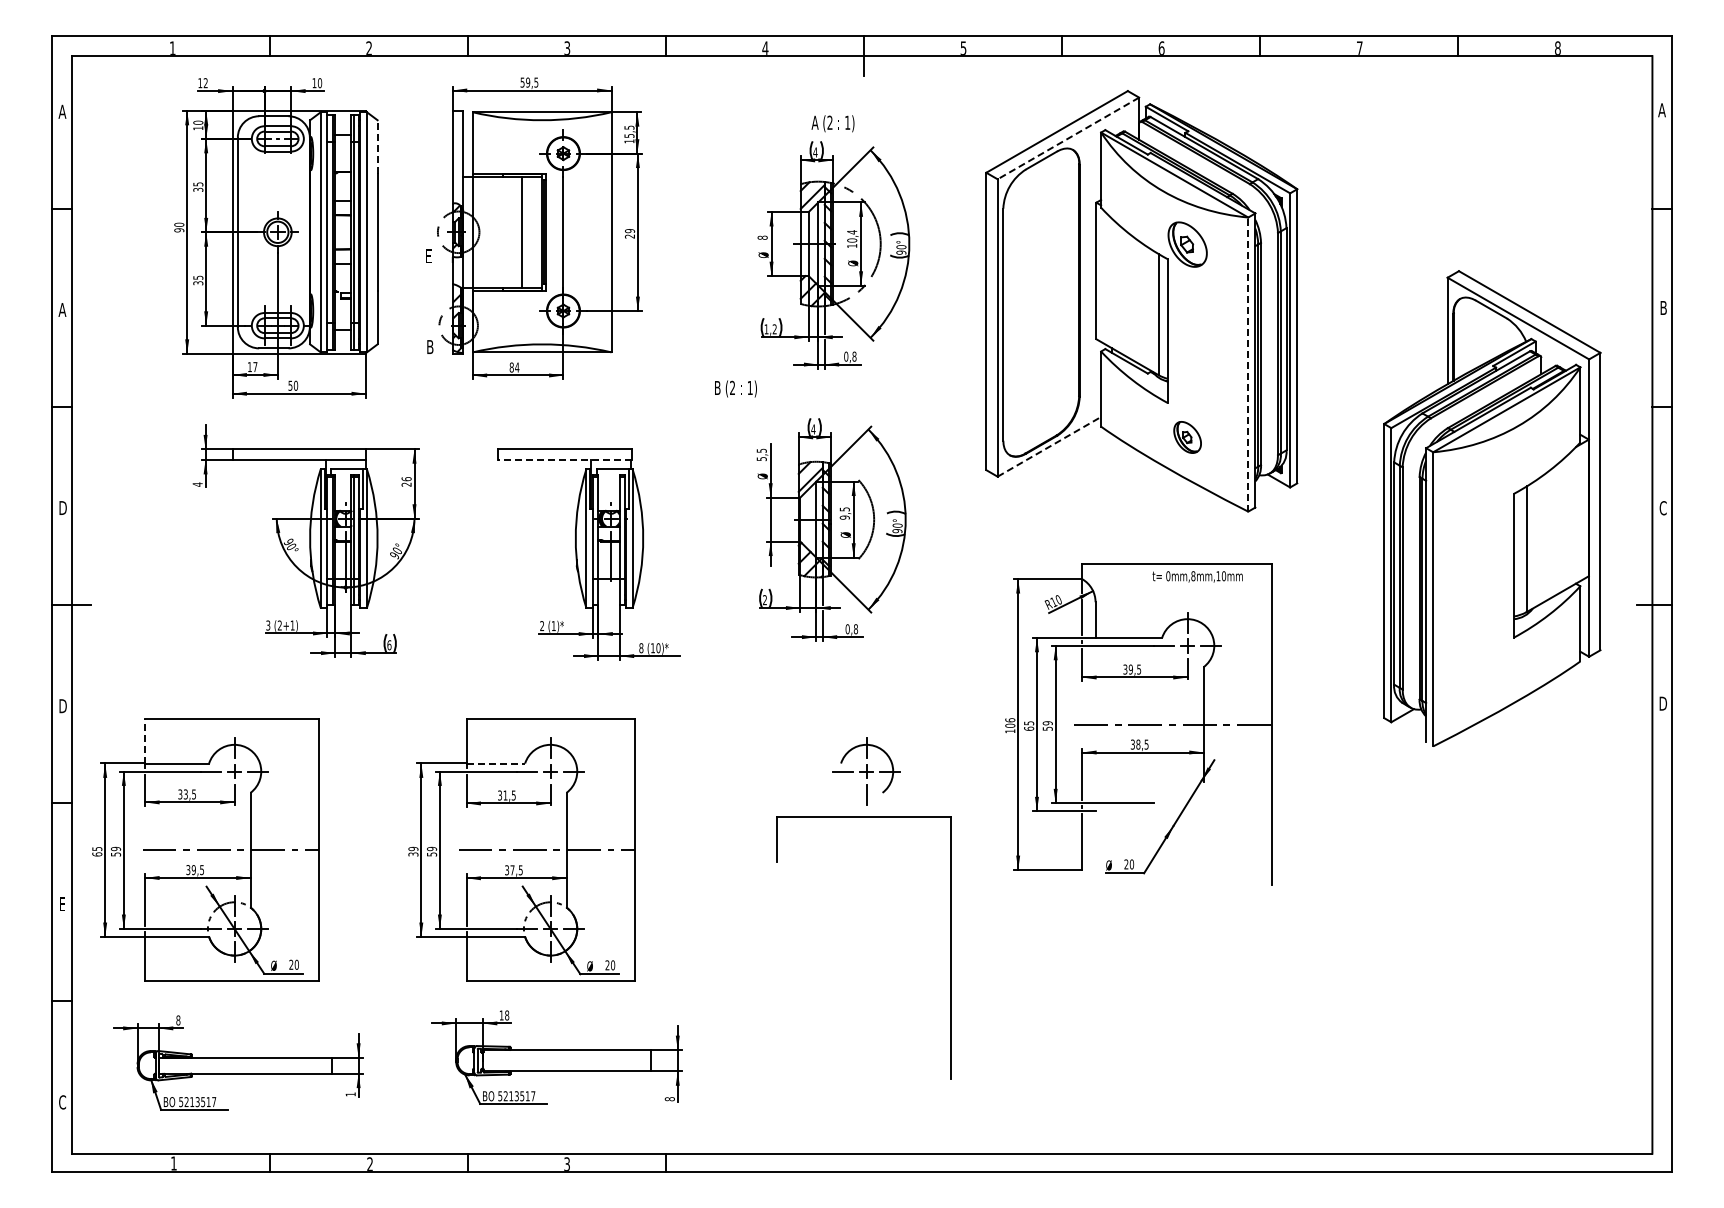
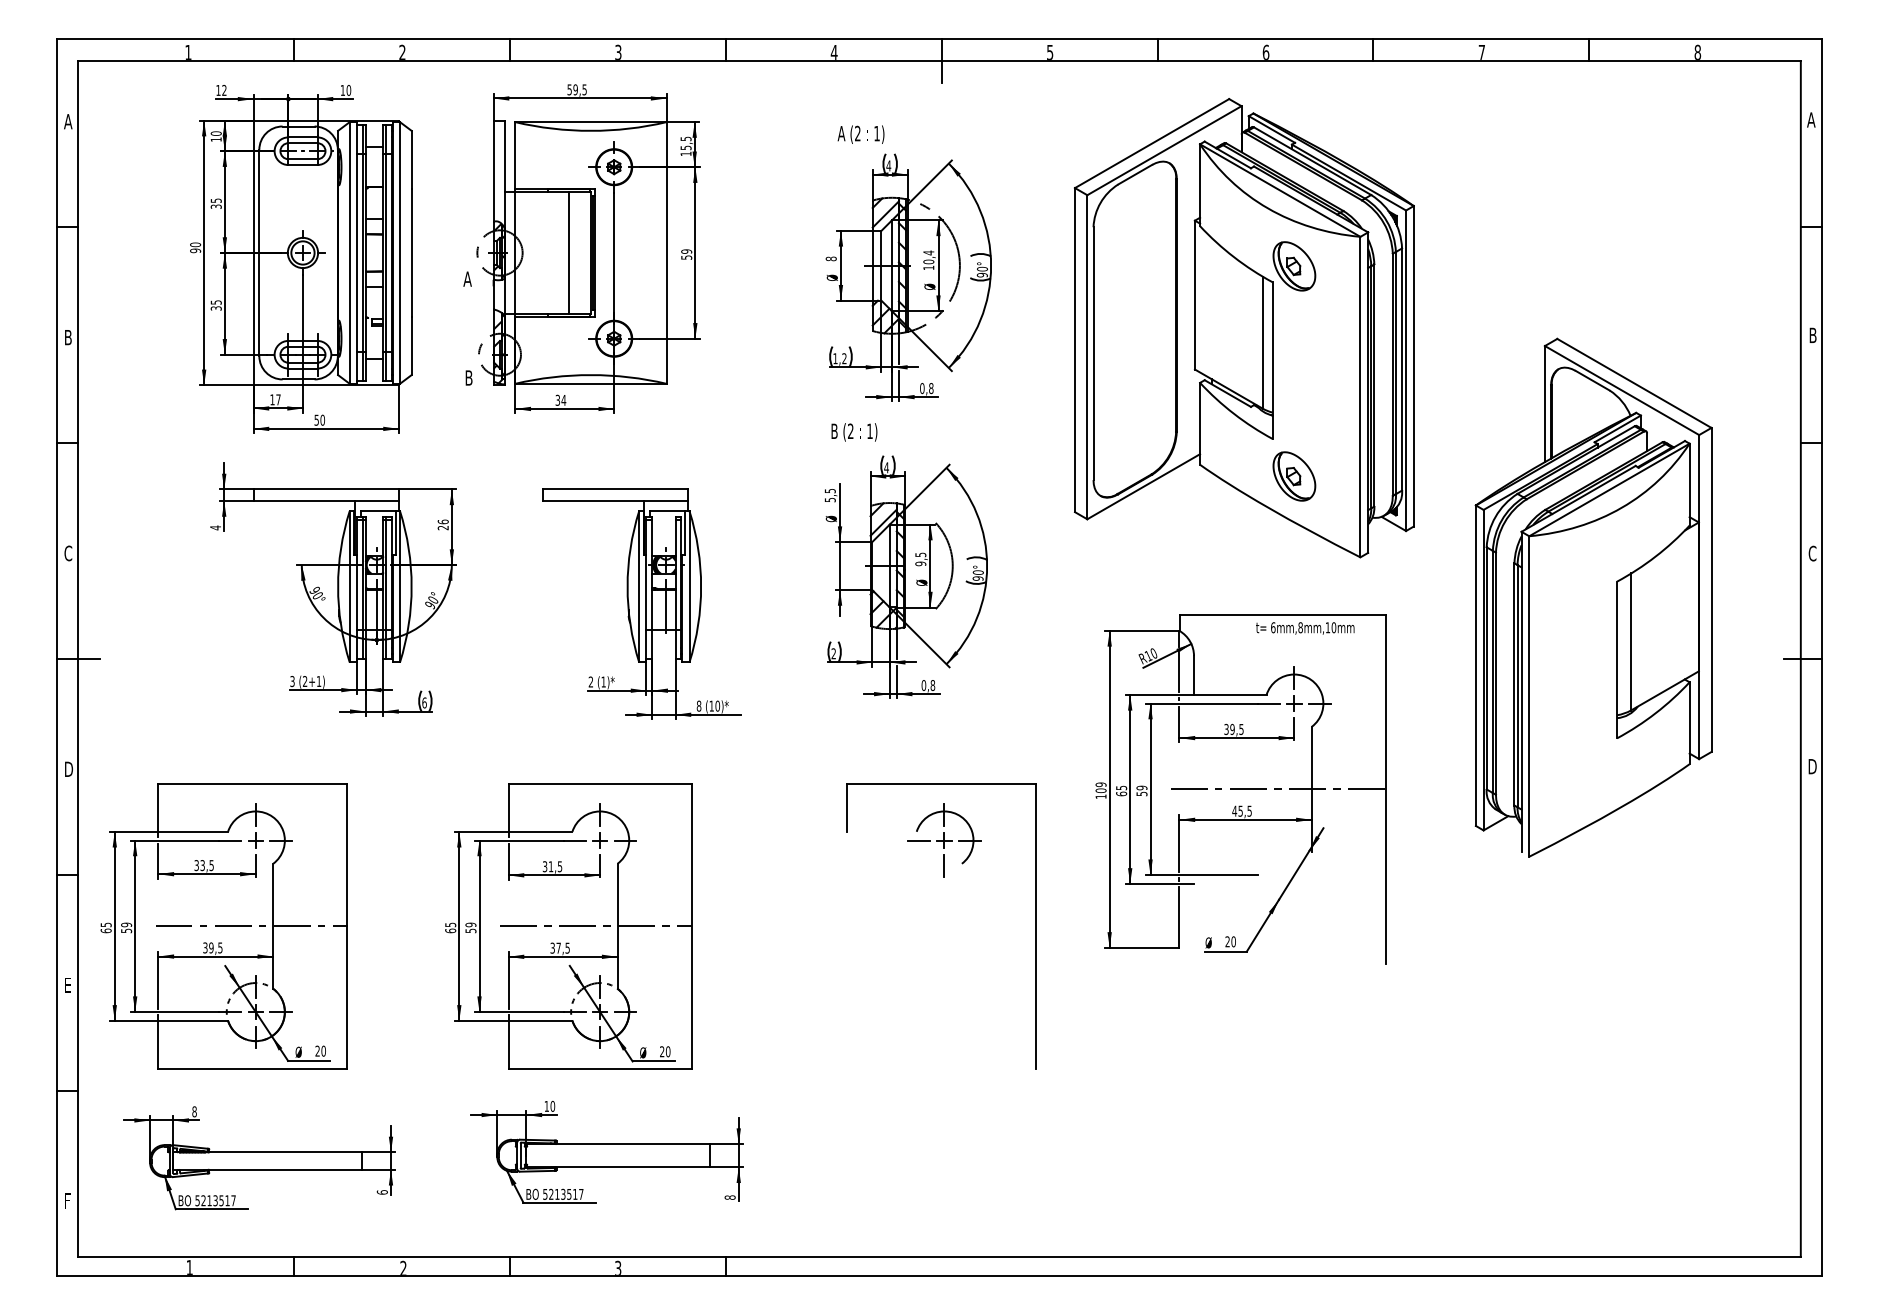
text: (832, 123) -> (860, 134), moved
line: (1068, 138) -> (1164, 150), dashed -> solid
line: (377, 146) -> (411, 159), dashed -> solid
text: (630, 236) -> (687, 257), 29 -> 59
text: (428, 256) -> (467, 279), E -> A
text: (62, 309) -> (68, 337), A -> B
line: (1248, 364) -> (1360, 397), dashed -> solid
text: (511, 367) -> (557, 400), 84 -> 34
text: (735, 388) -> (853, 431), moved
part: (1187, 437) -> (1294, 476), size x1.43
line: (1049, 446) -> (1143, 486), dashed -> solid
line: (564, 459) -> (615, 500), dashed -> solid
text: (62, 507) -> (68, 552), D -> C
part: (1492, 508) -> (1593, 597), moved
text: (1168, 575) -> (1273, 626), 0mm,8mm,10mm -> 6mm,8mm,10mm
text: (1010, 720) -> (1101, 784), 106 -> 109
line: (145, 741) -> (158, 807), dashed -> solid
text: (1135, 744) -> (1237, 811), 38,5 -> 45,5
line: (496, 763) -> (541, 831), dashed -> solid
text: (413, 851) -> (450, 927), 39 -> 65
part: (950, 947) -> (1035, 925), moved
text: (507, 1015) -> (553, 1106), 18 -> 10
text: (350, 1094) -> (382, 1192), 1 -> 6
text: (62, 1102) -> (68, 1201), C -> F

